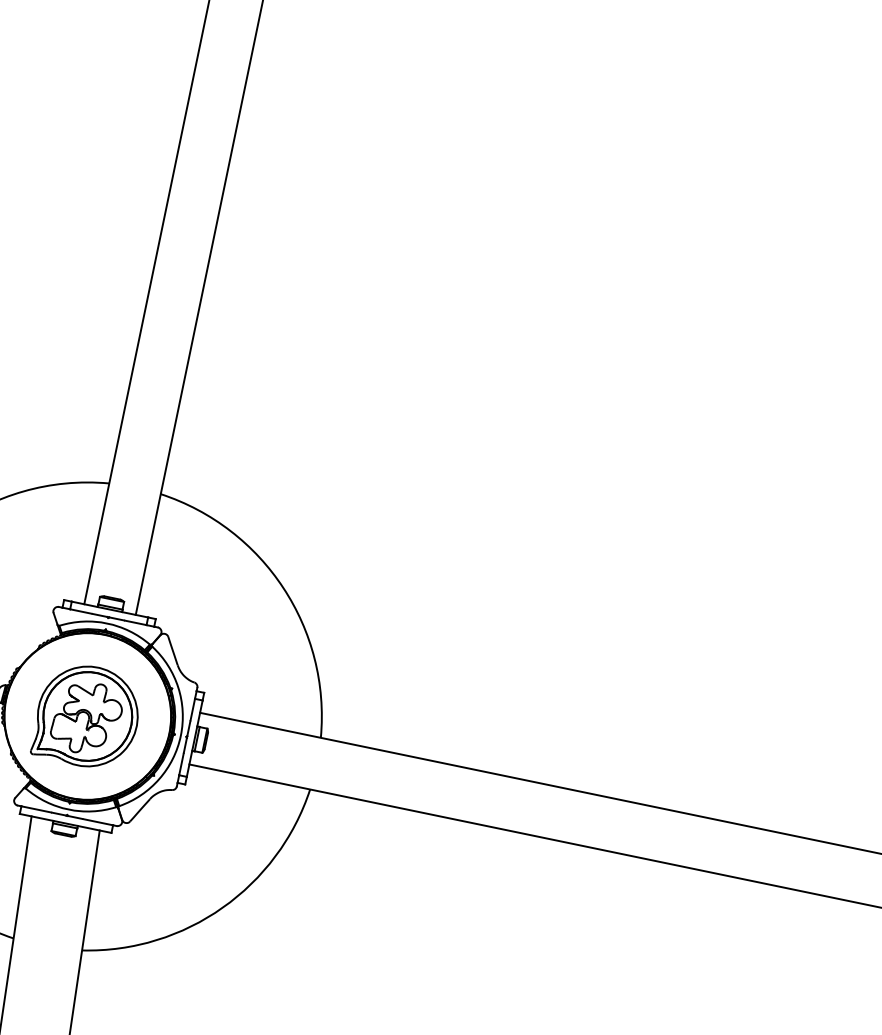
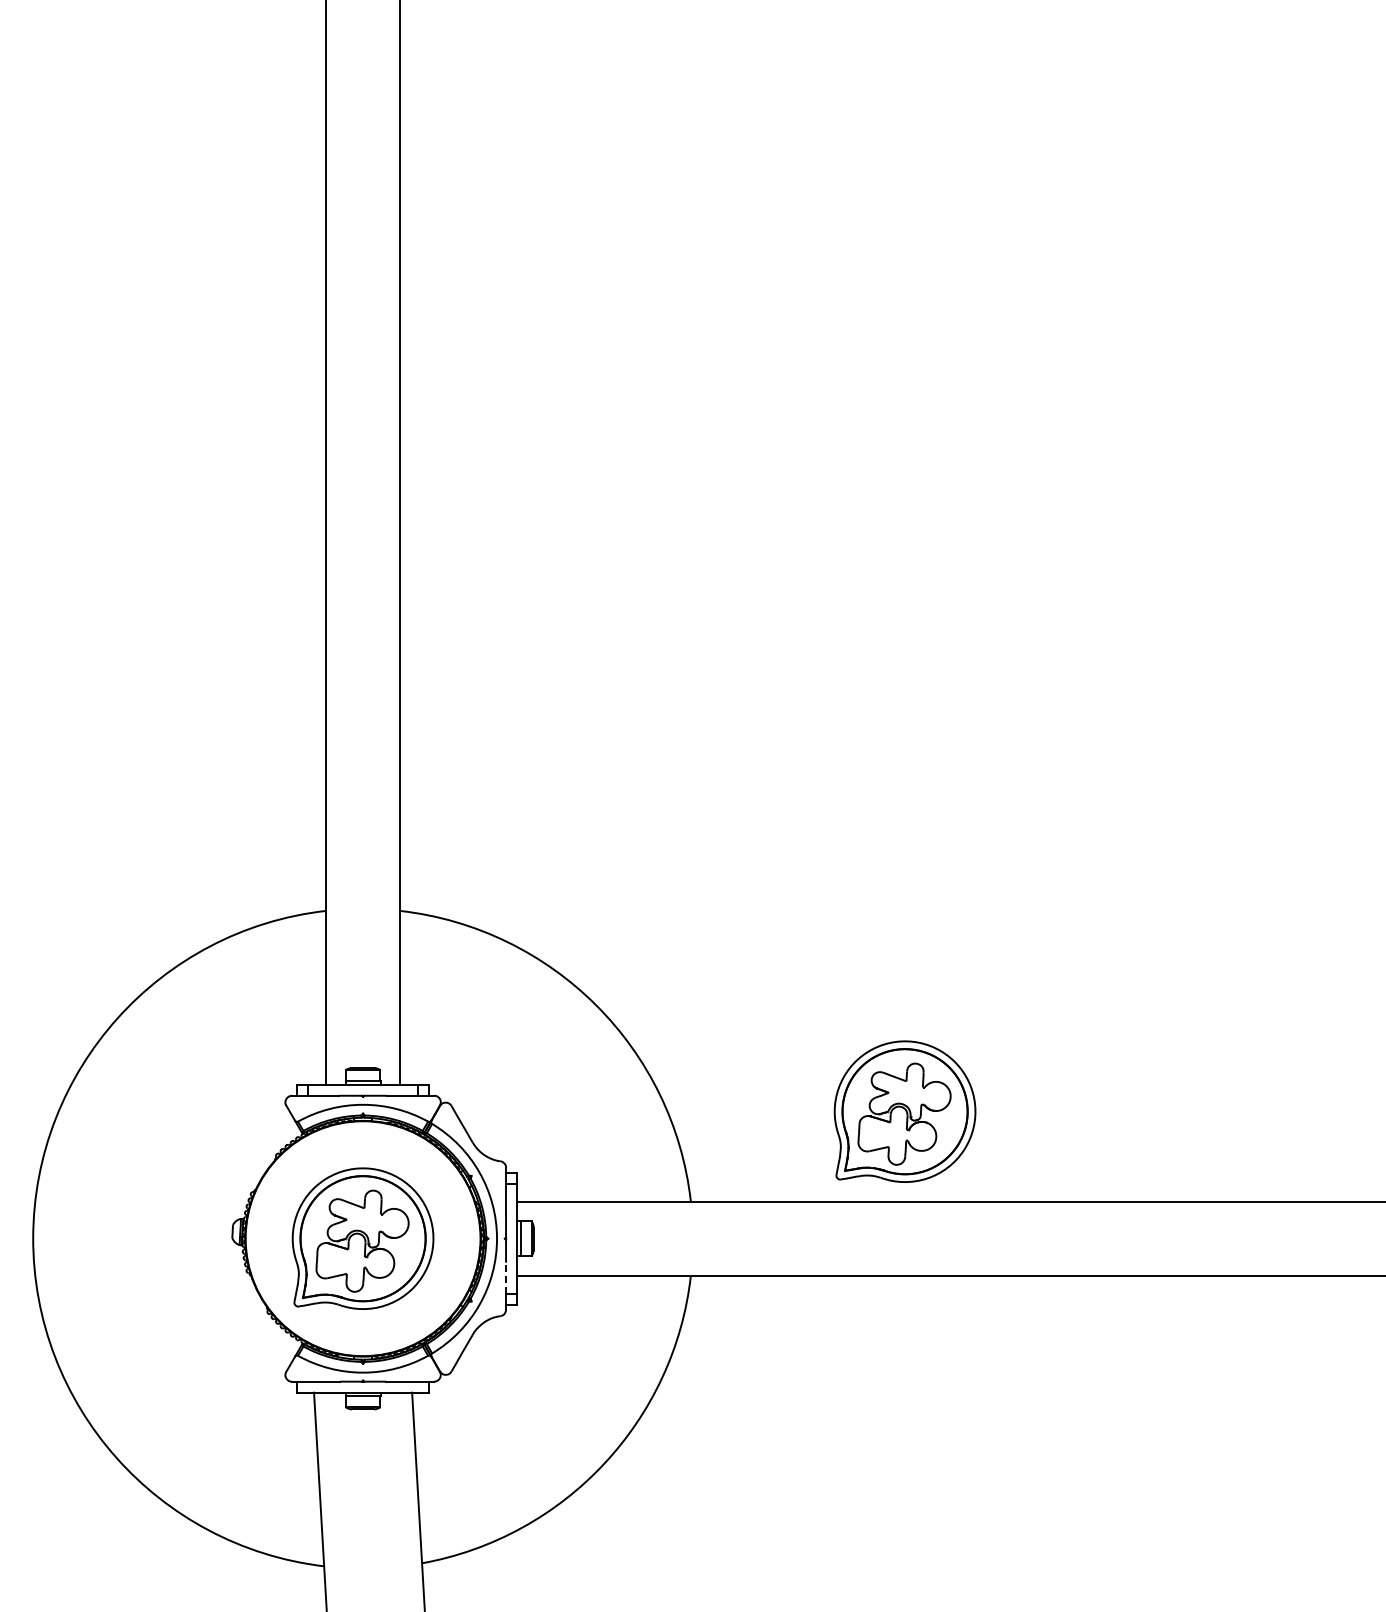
part: (482, 706) -> (904, 1111), added
line: (181, 764) -> (506, 1278), solid -> dashed

